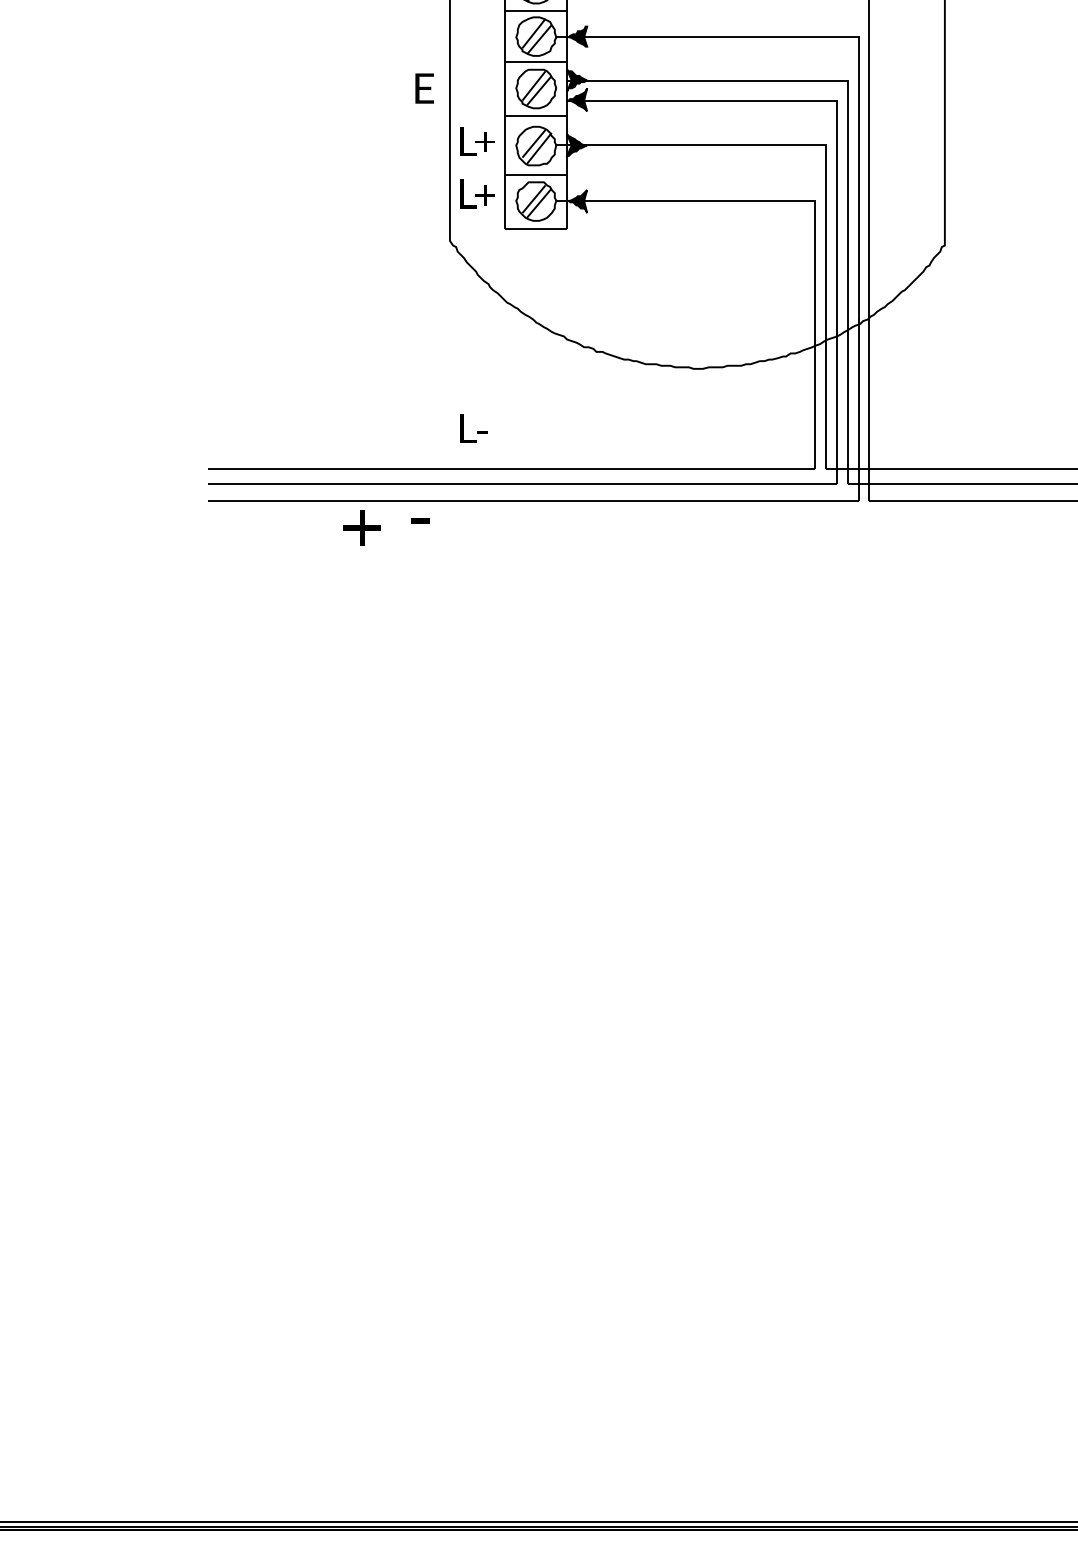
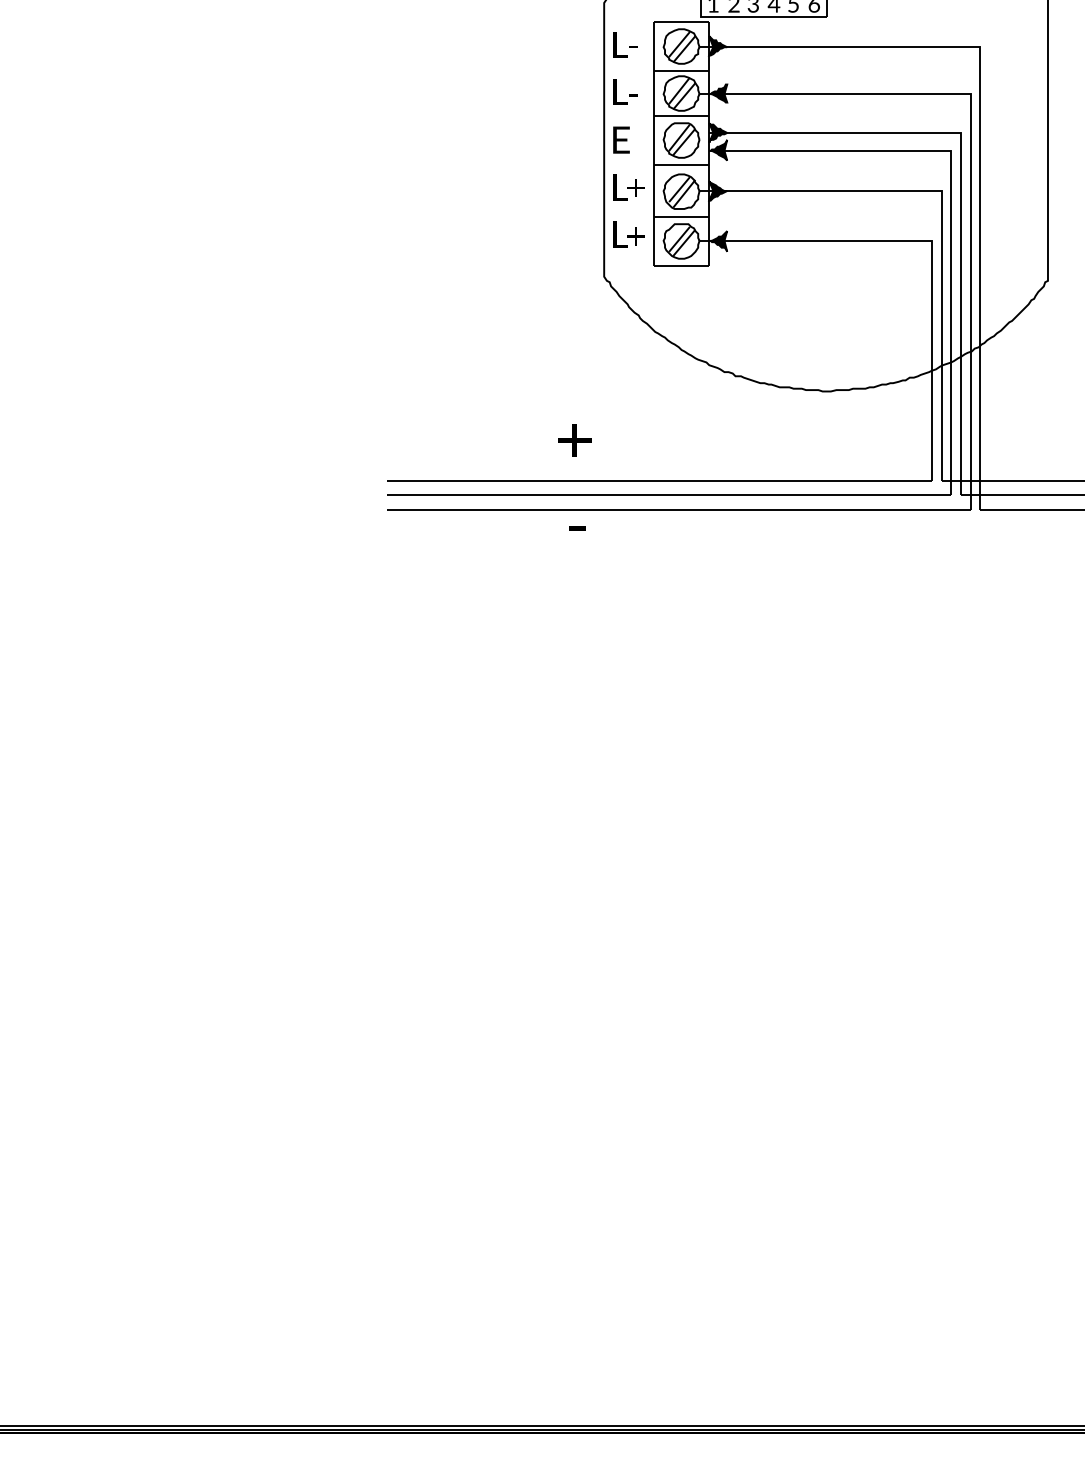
text: (424, 87) -> (621, 139), moved
text: (473, 427) -> (625, 91), moved
text: (362, 528) -> (574, 440), moved

